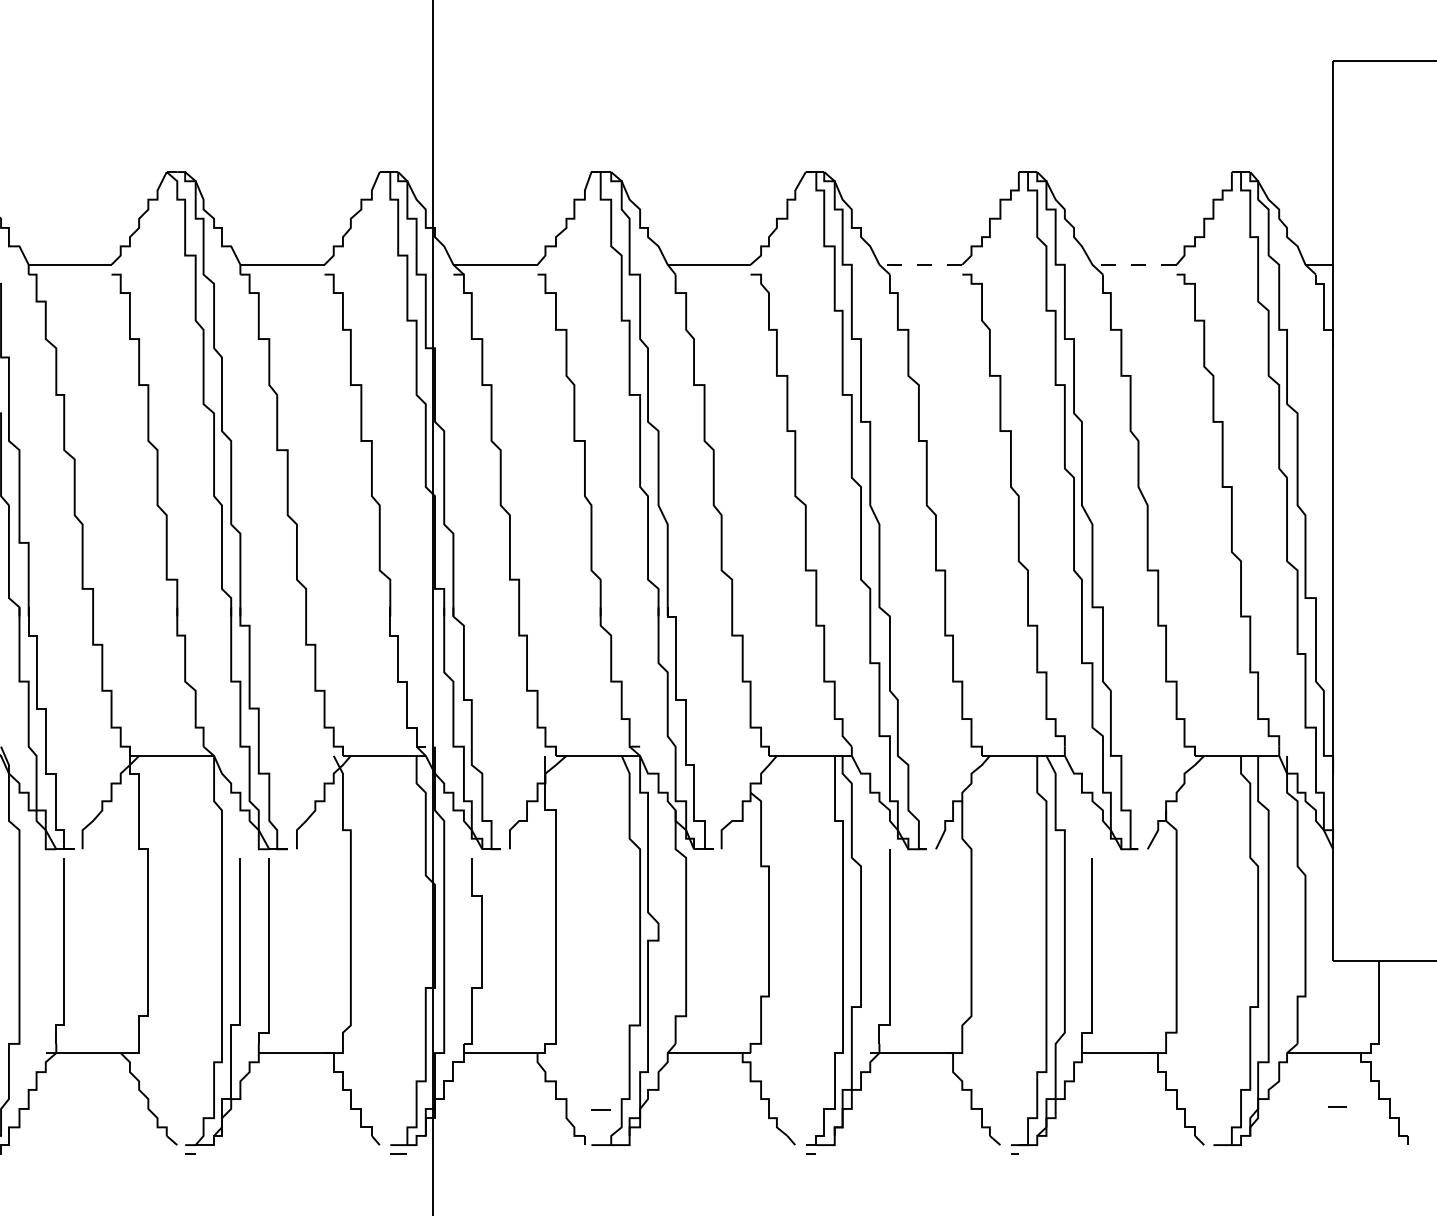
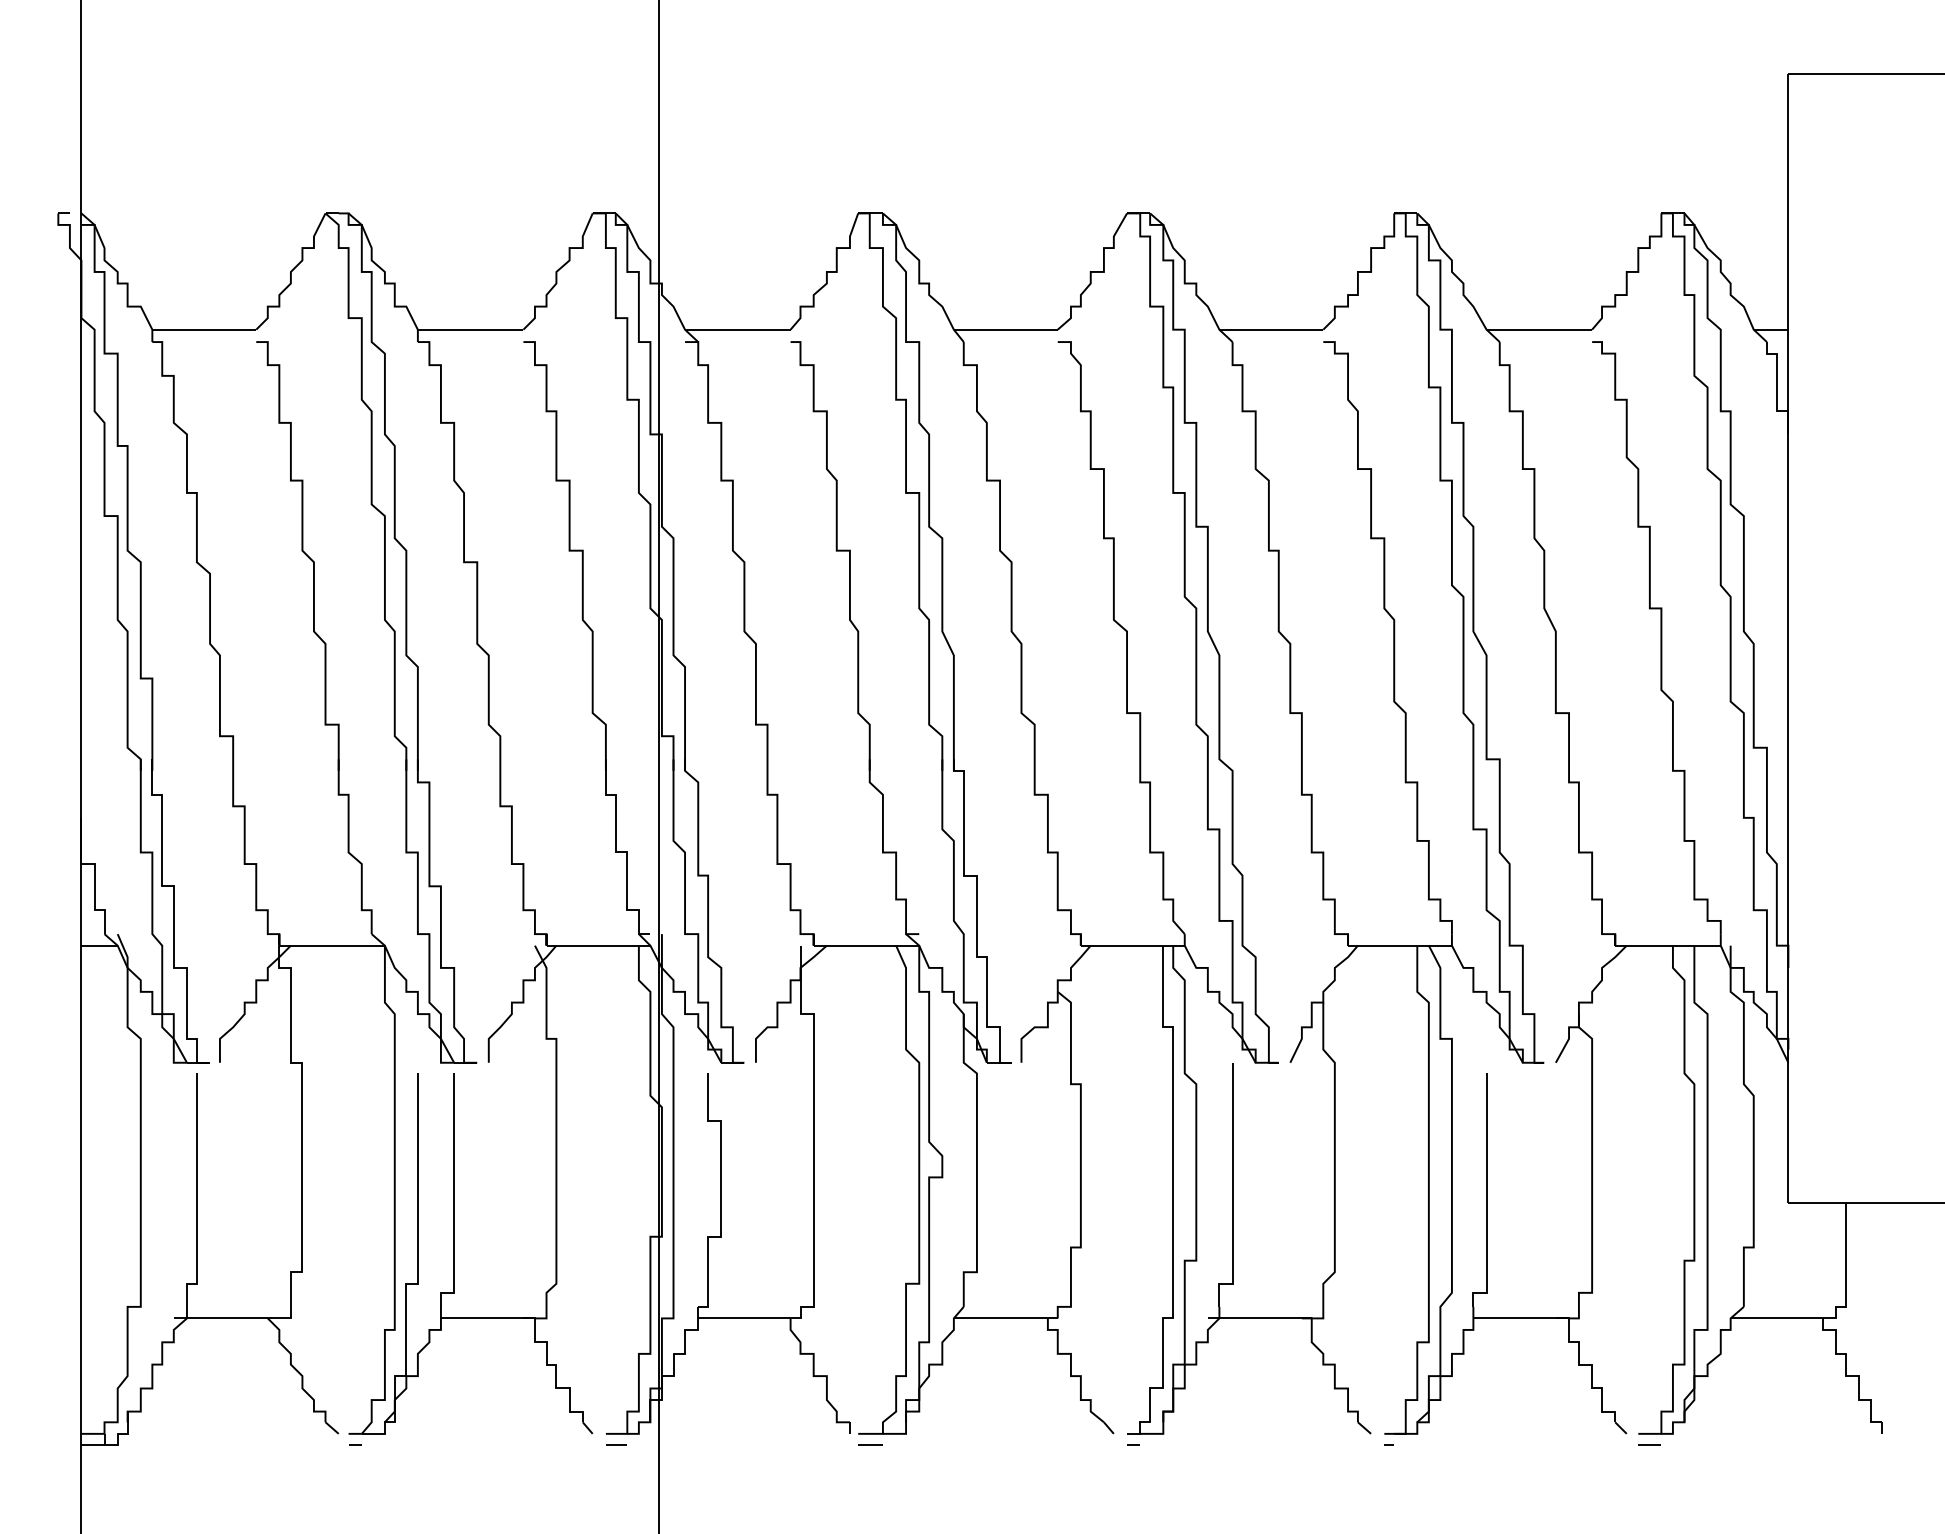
line: (920, 264) -> (1271, 329), dashed -> solid
line: (1134, 264) -> (1539, 329), dashed -> solid
line: (1337, 1107) -> (1649, 1444), moved
line: (601, 1109) -> (870, 1444), moved

